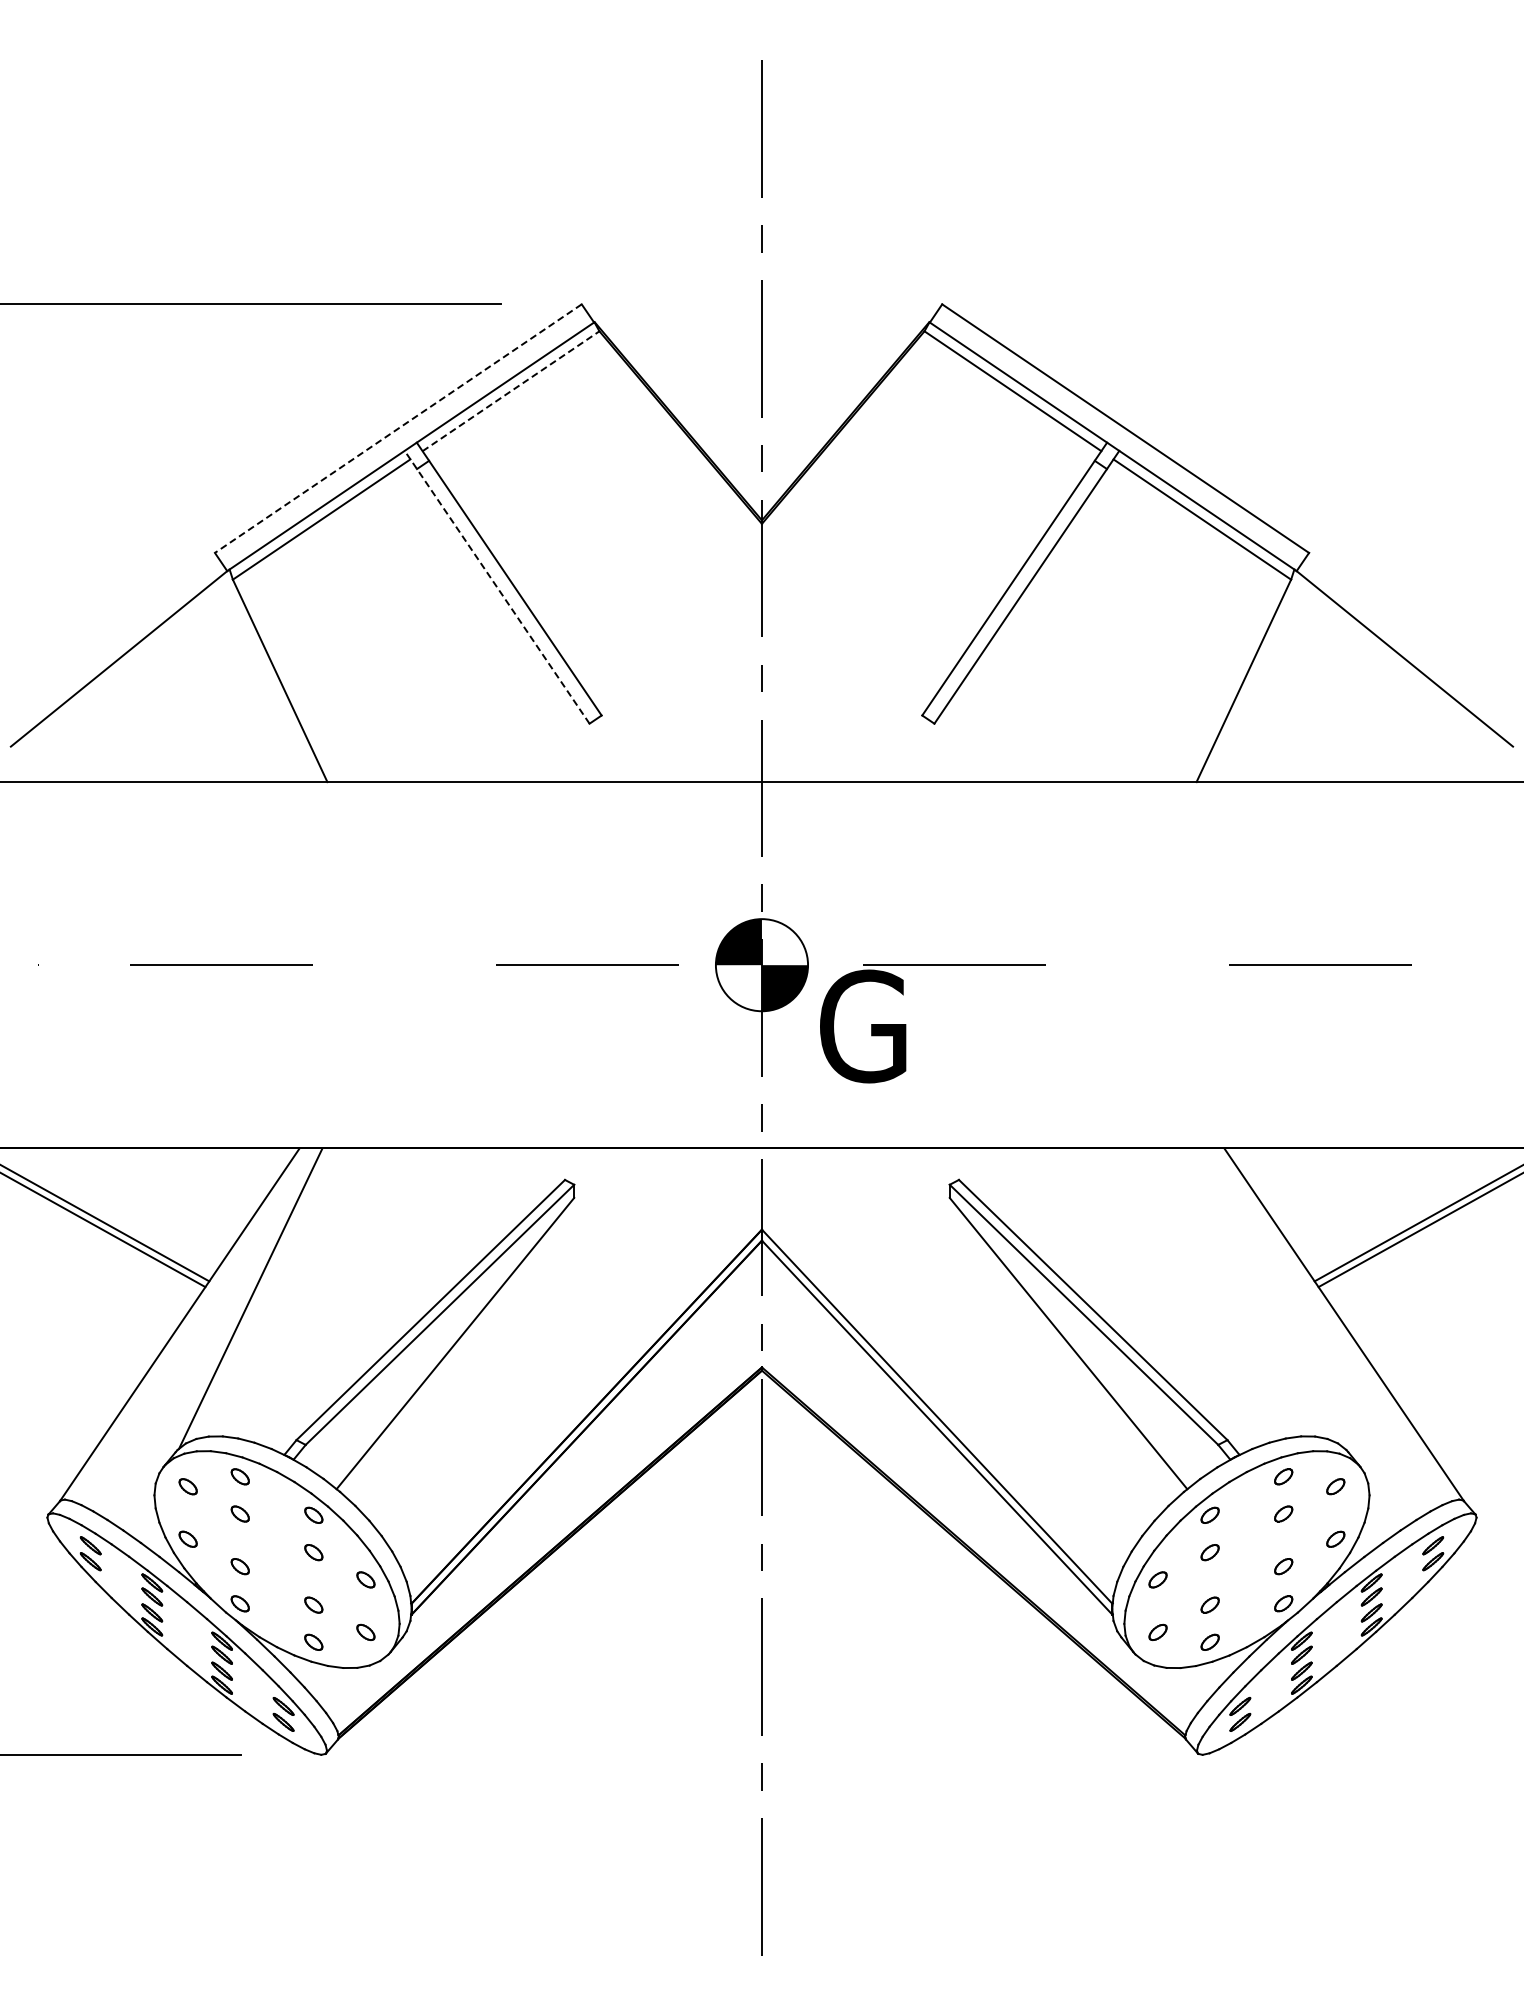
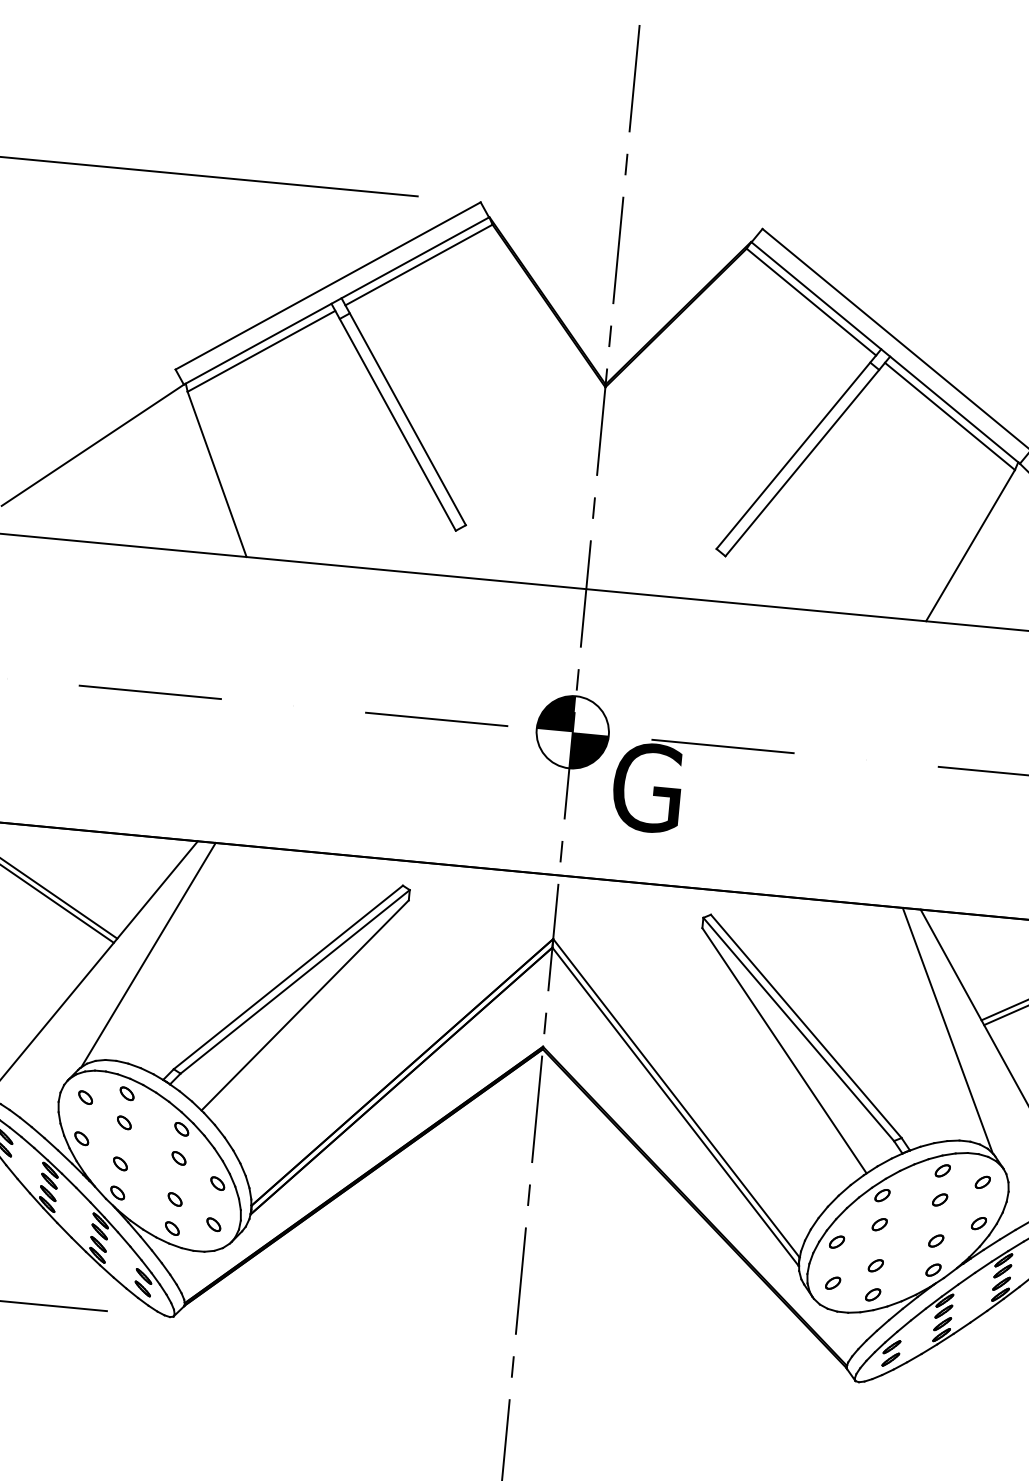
line: (511, 391) -> (419, 265), dashed -> solid
line: (398, 428) -> (328, 285), dashed -> solid
line: (497, 587) -> (393, 417), dashed -> solid
line: (1272, 1298) -> (947, 1030), added

